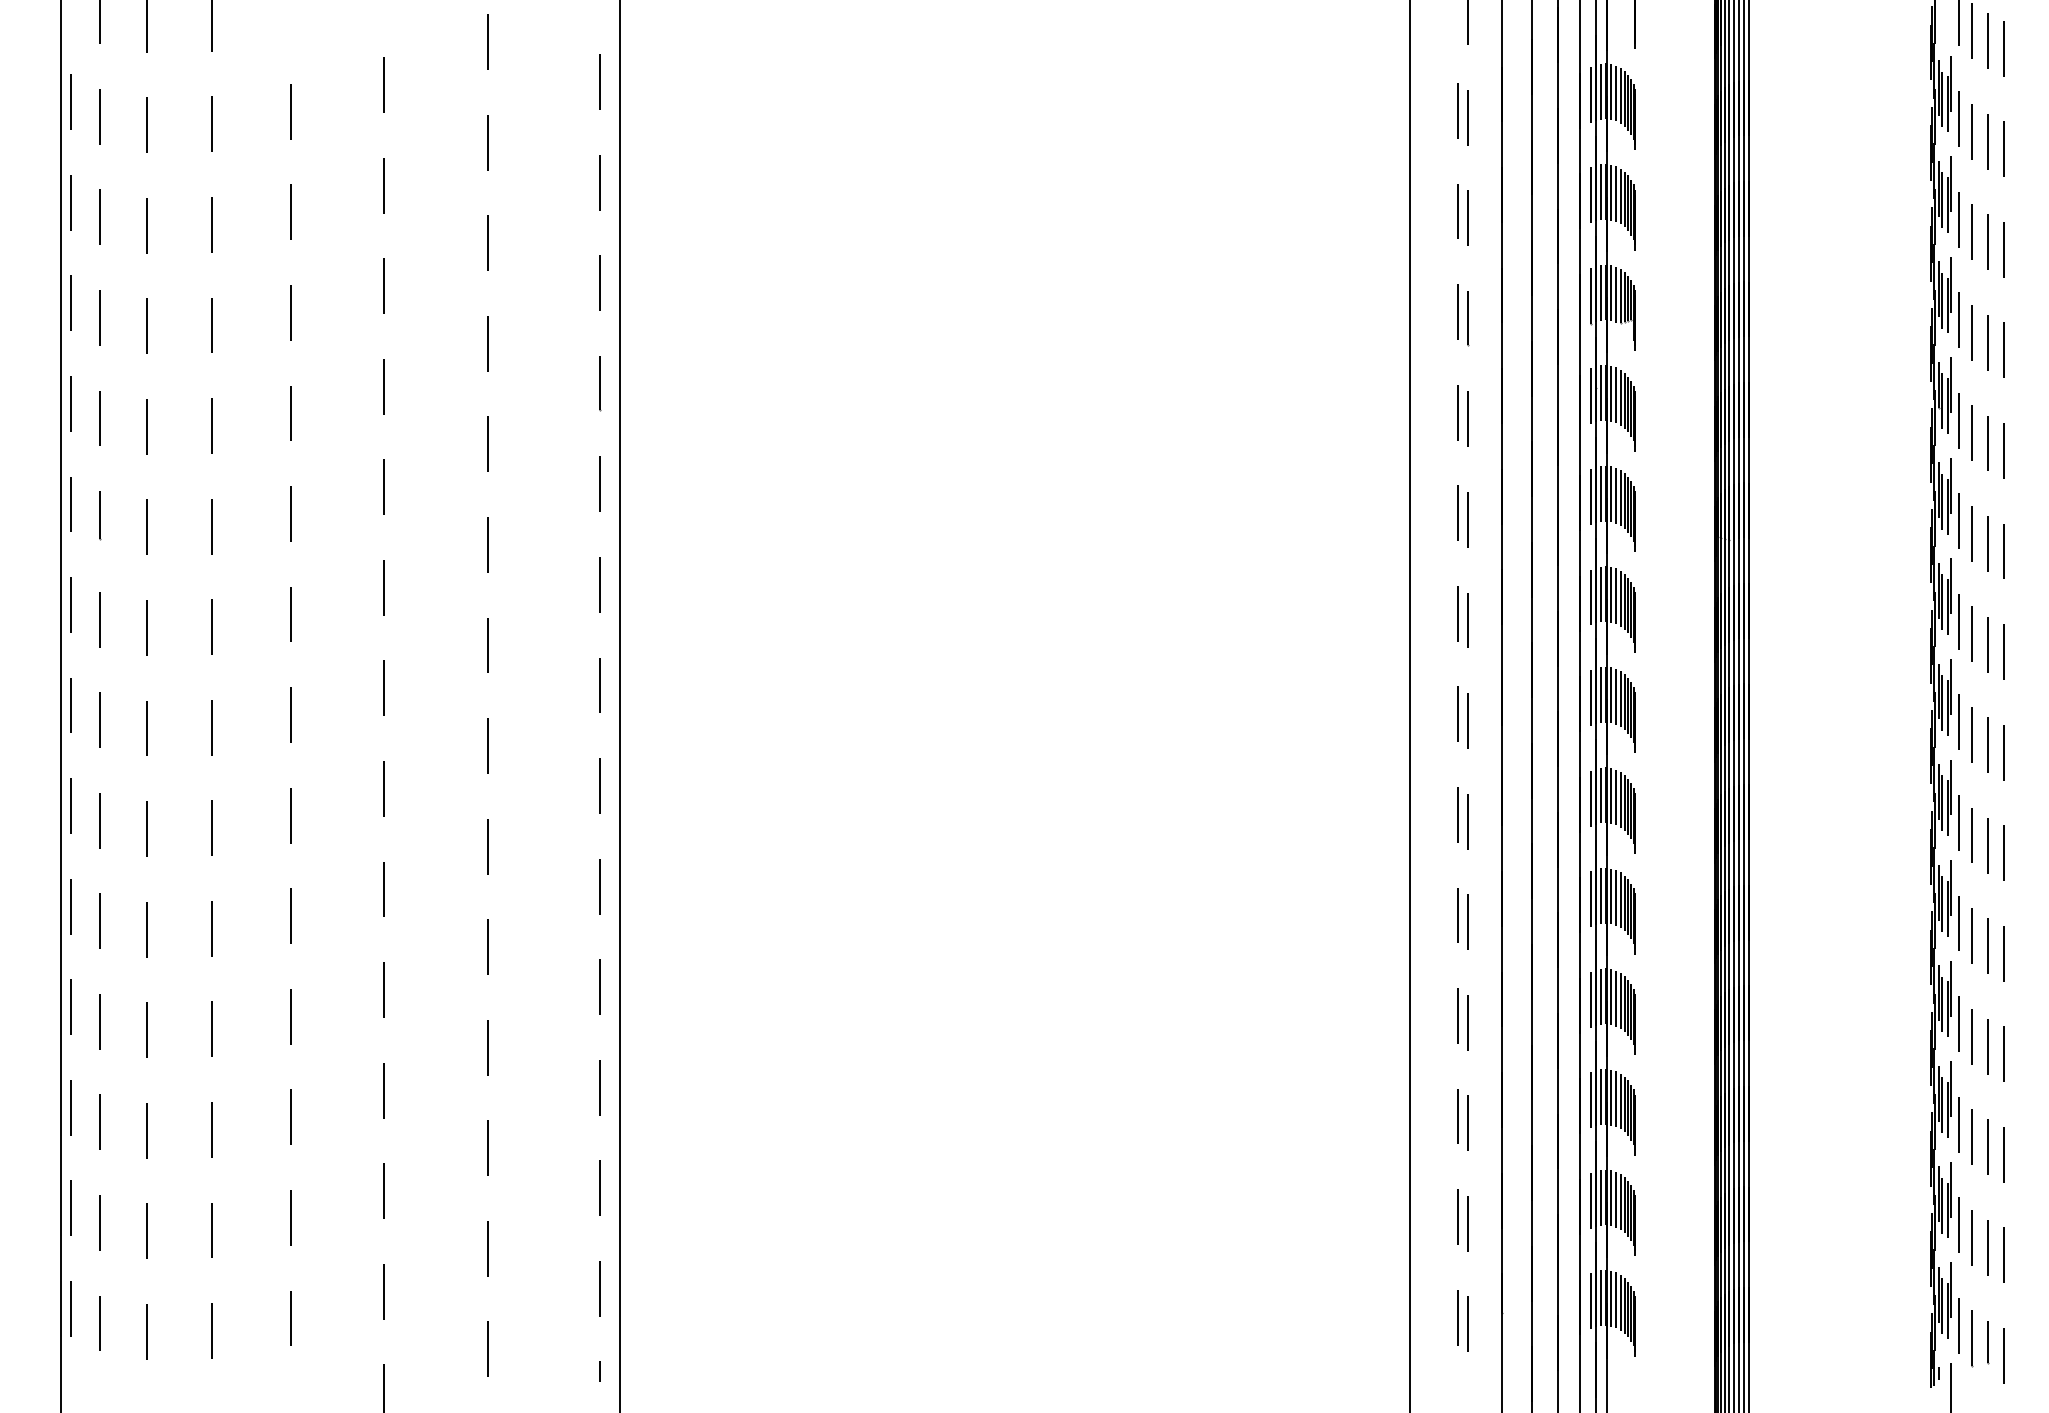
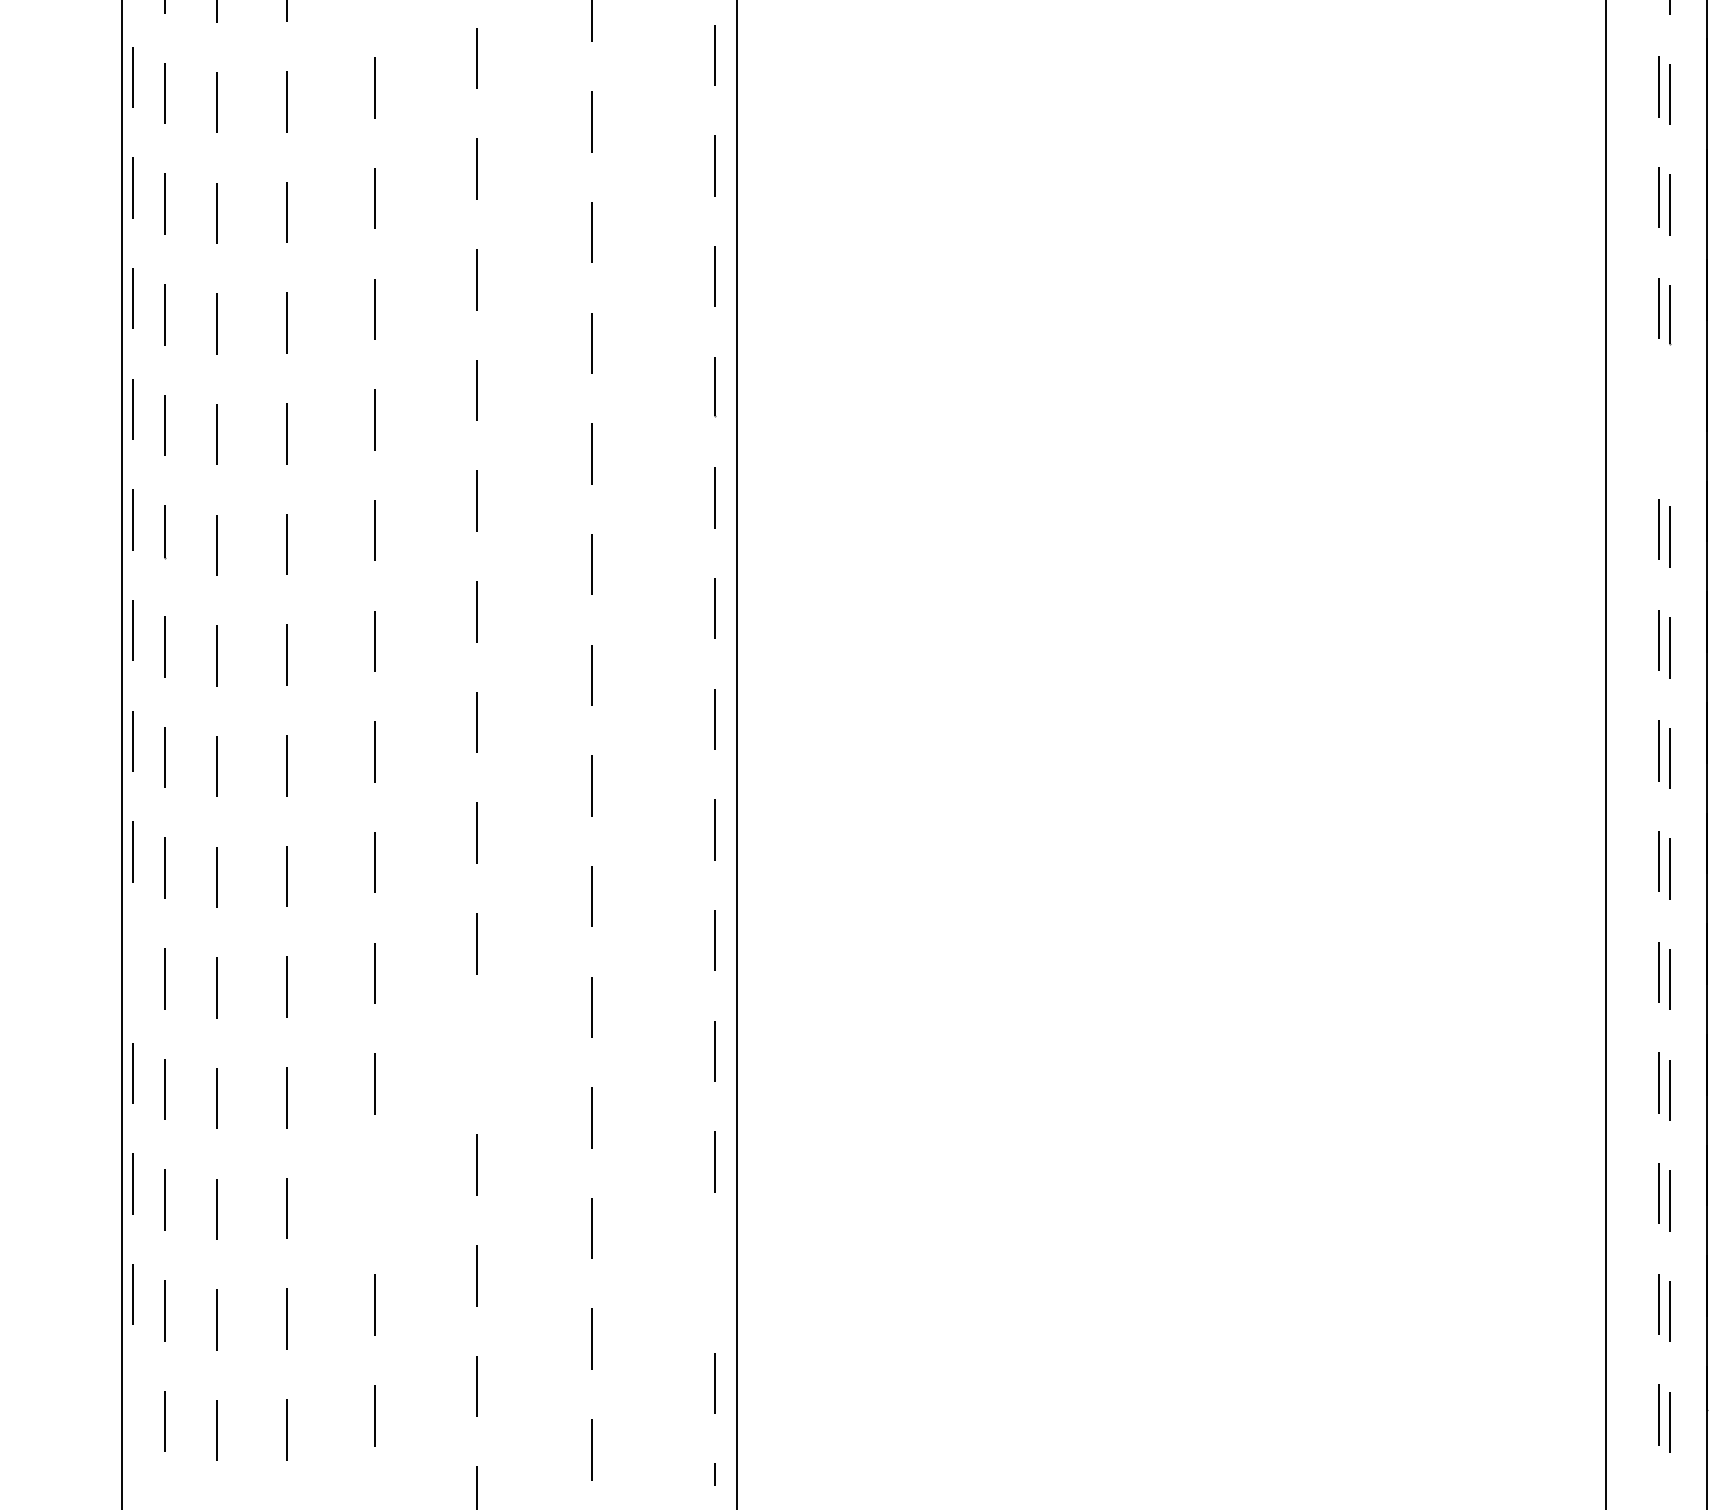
line: (1457, 412) -> (1658, 418), removed
line: (1467, 419) -> (1669, 426), removed
line: (70, 906) -> (132, 962), removed
line: (384, 989) -> (477, 1053), removed
line: (291, 1117) -> (375, 1194), removed
line: (599, 1188) -> (714, 1272), removed
line: (71, 1308) -> (133, 1404), removed

